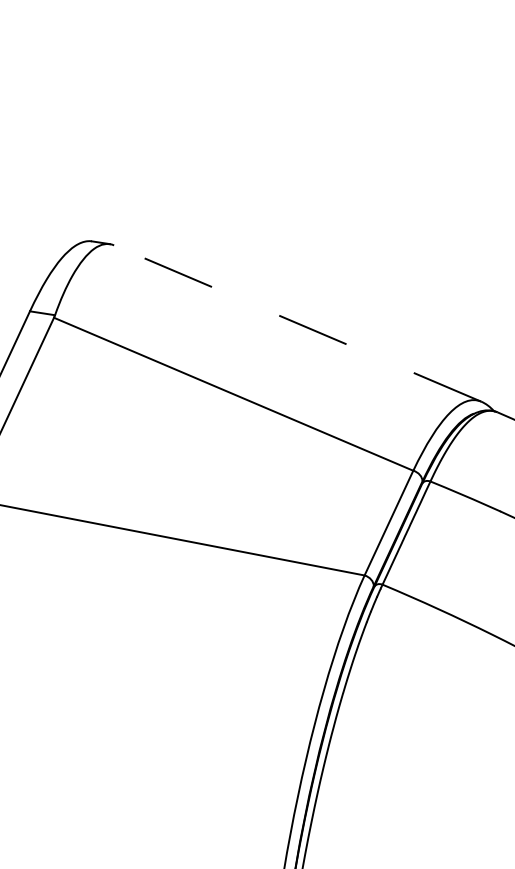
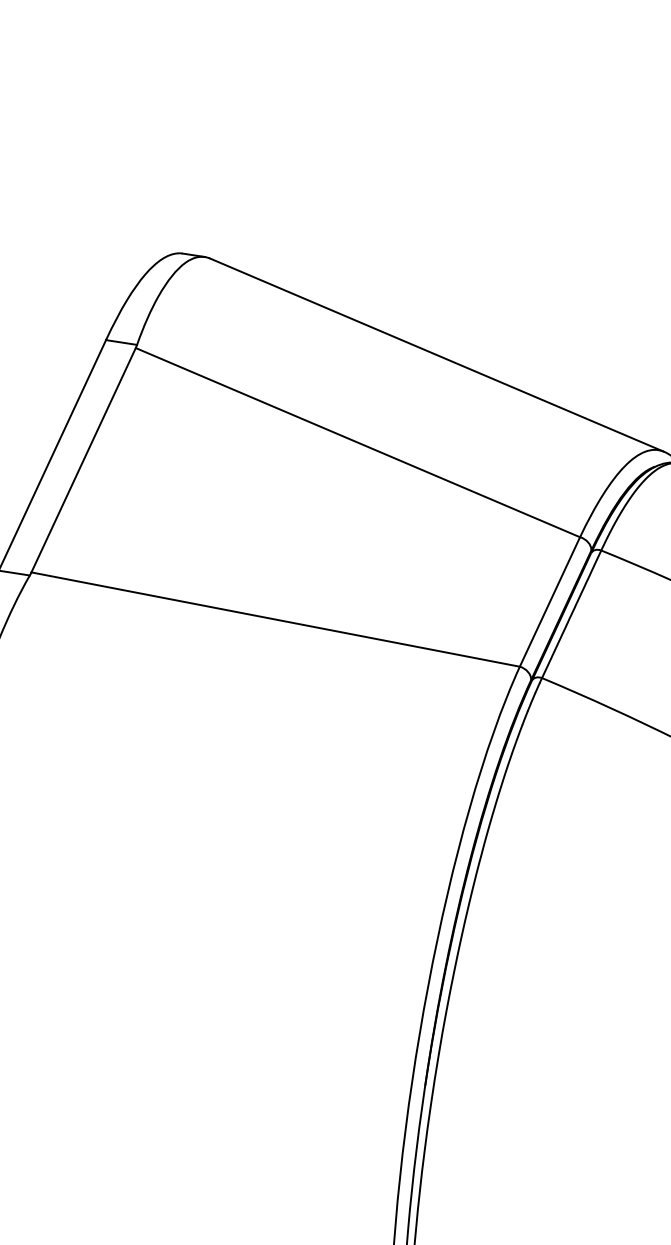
line: (298, 323) -> (437, 355), dashed -> solid

